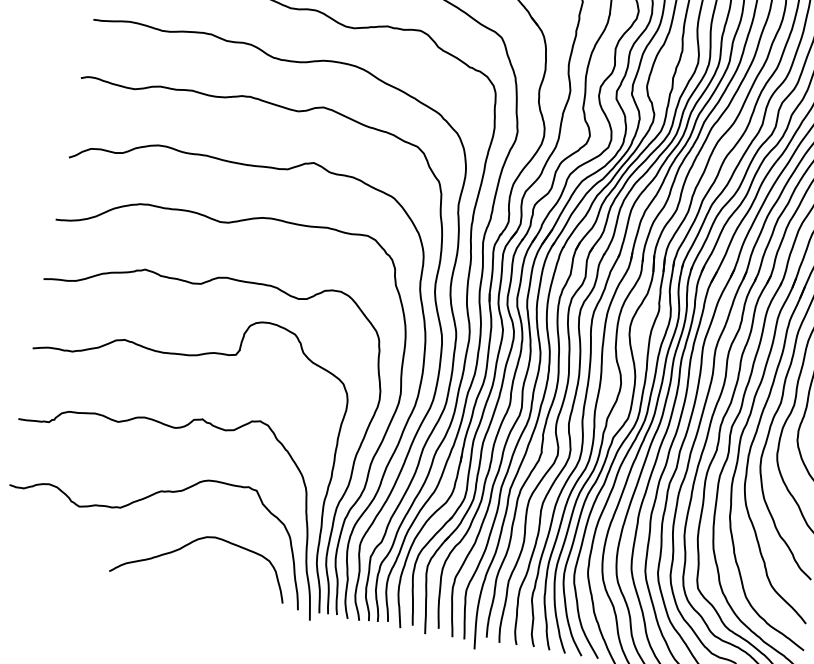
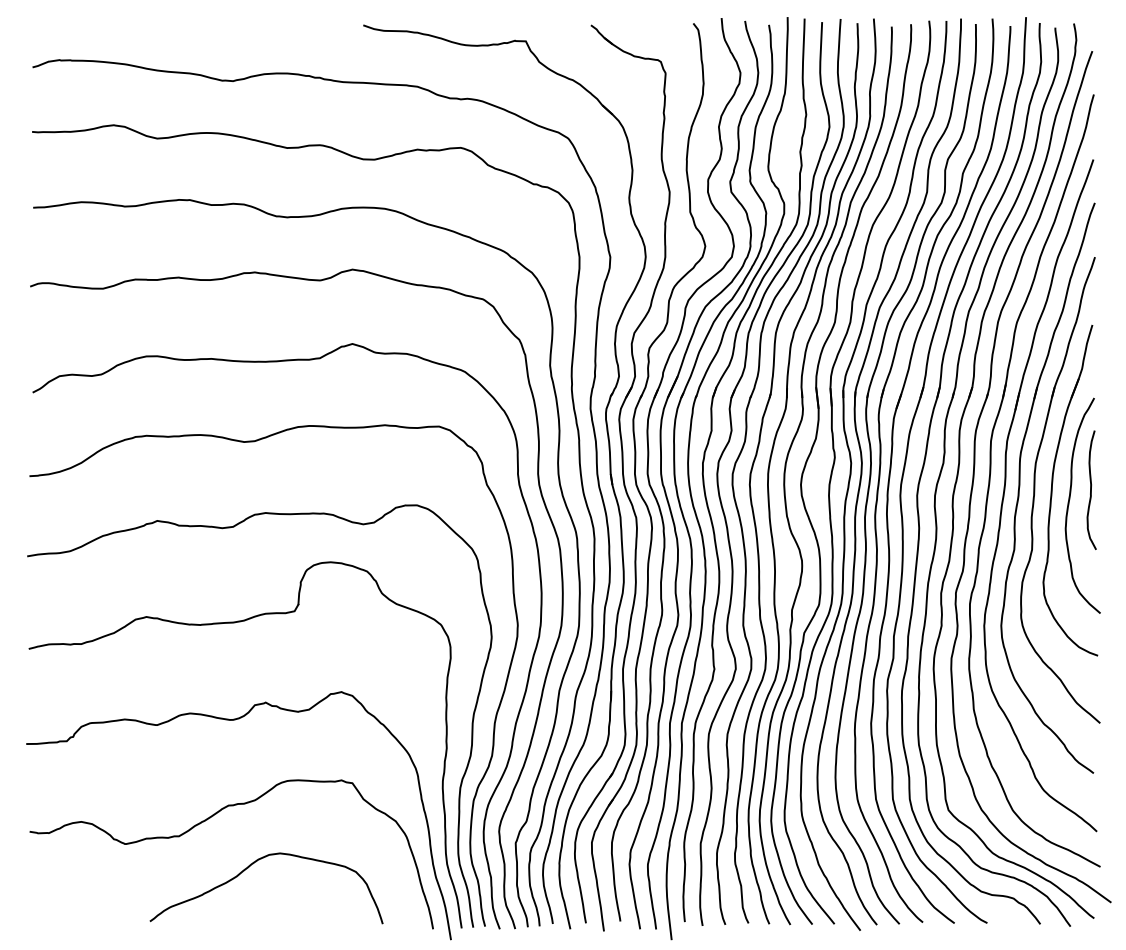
curve: (189, 544) -> (248, 868), moved

